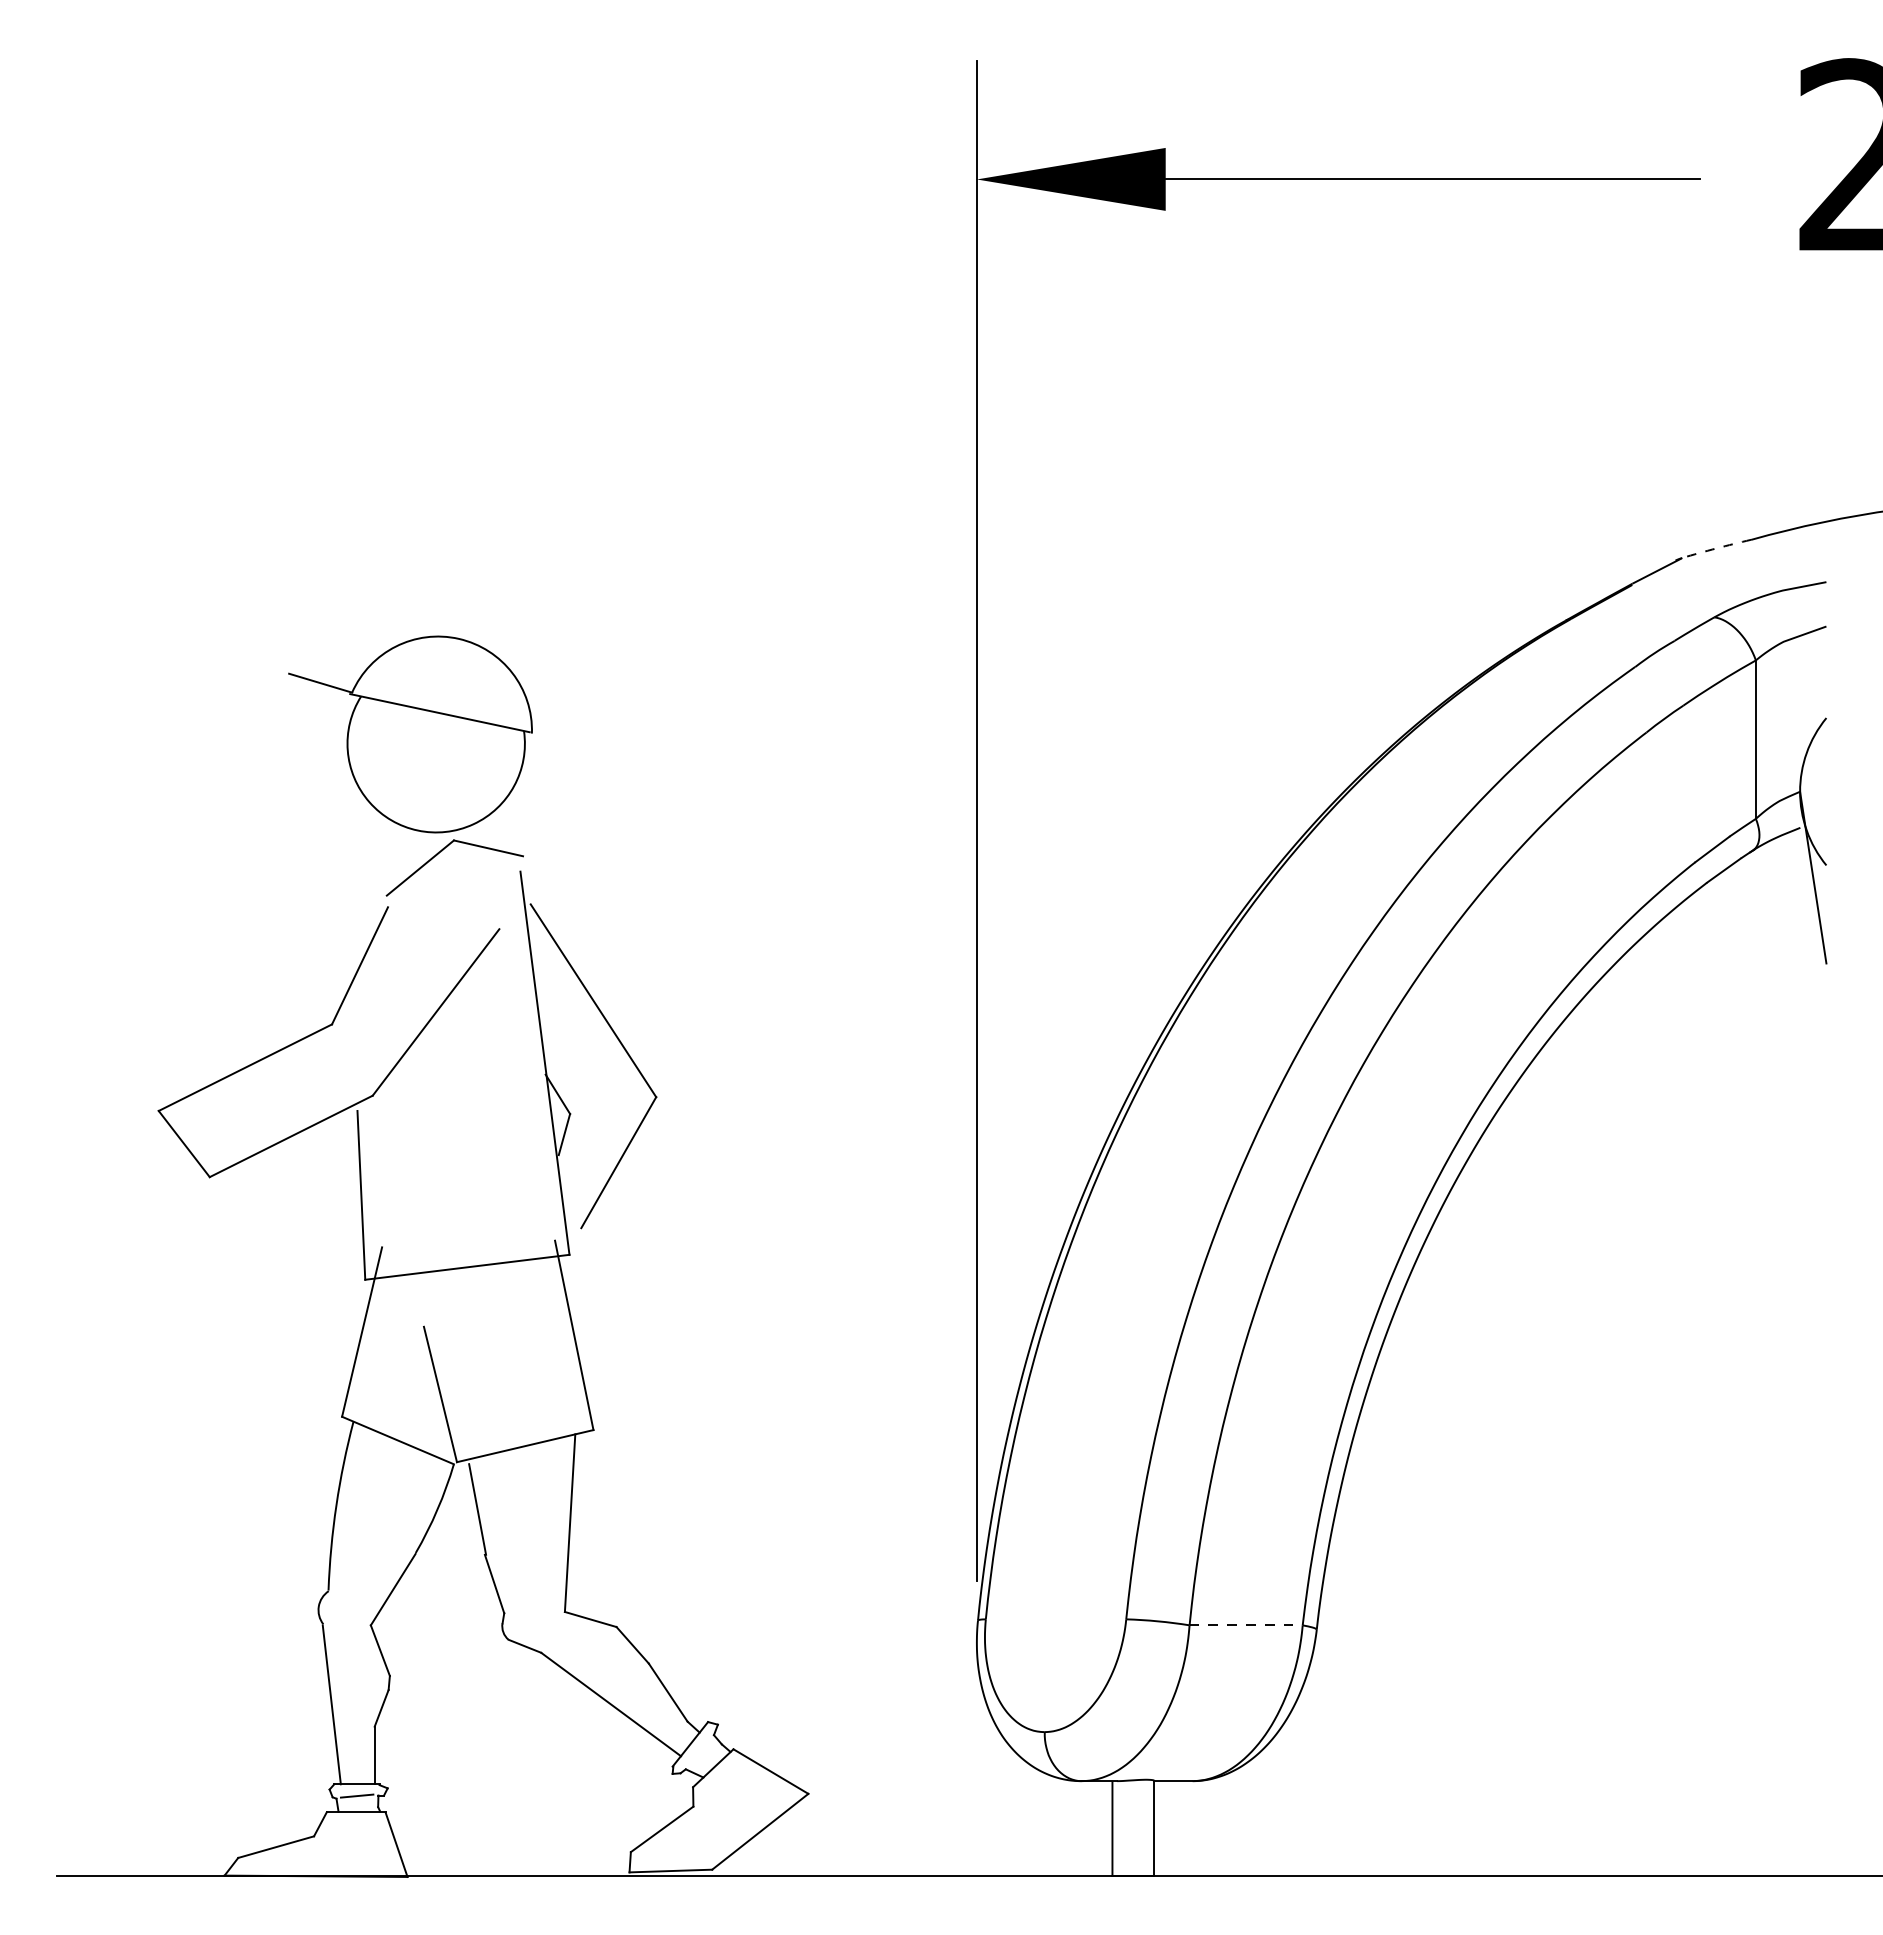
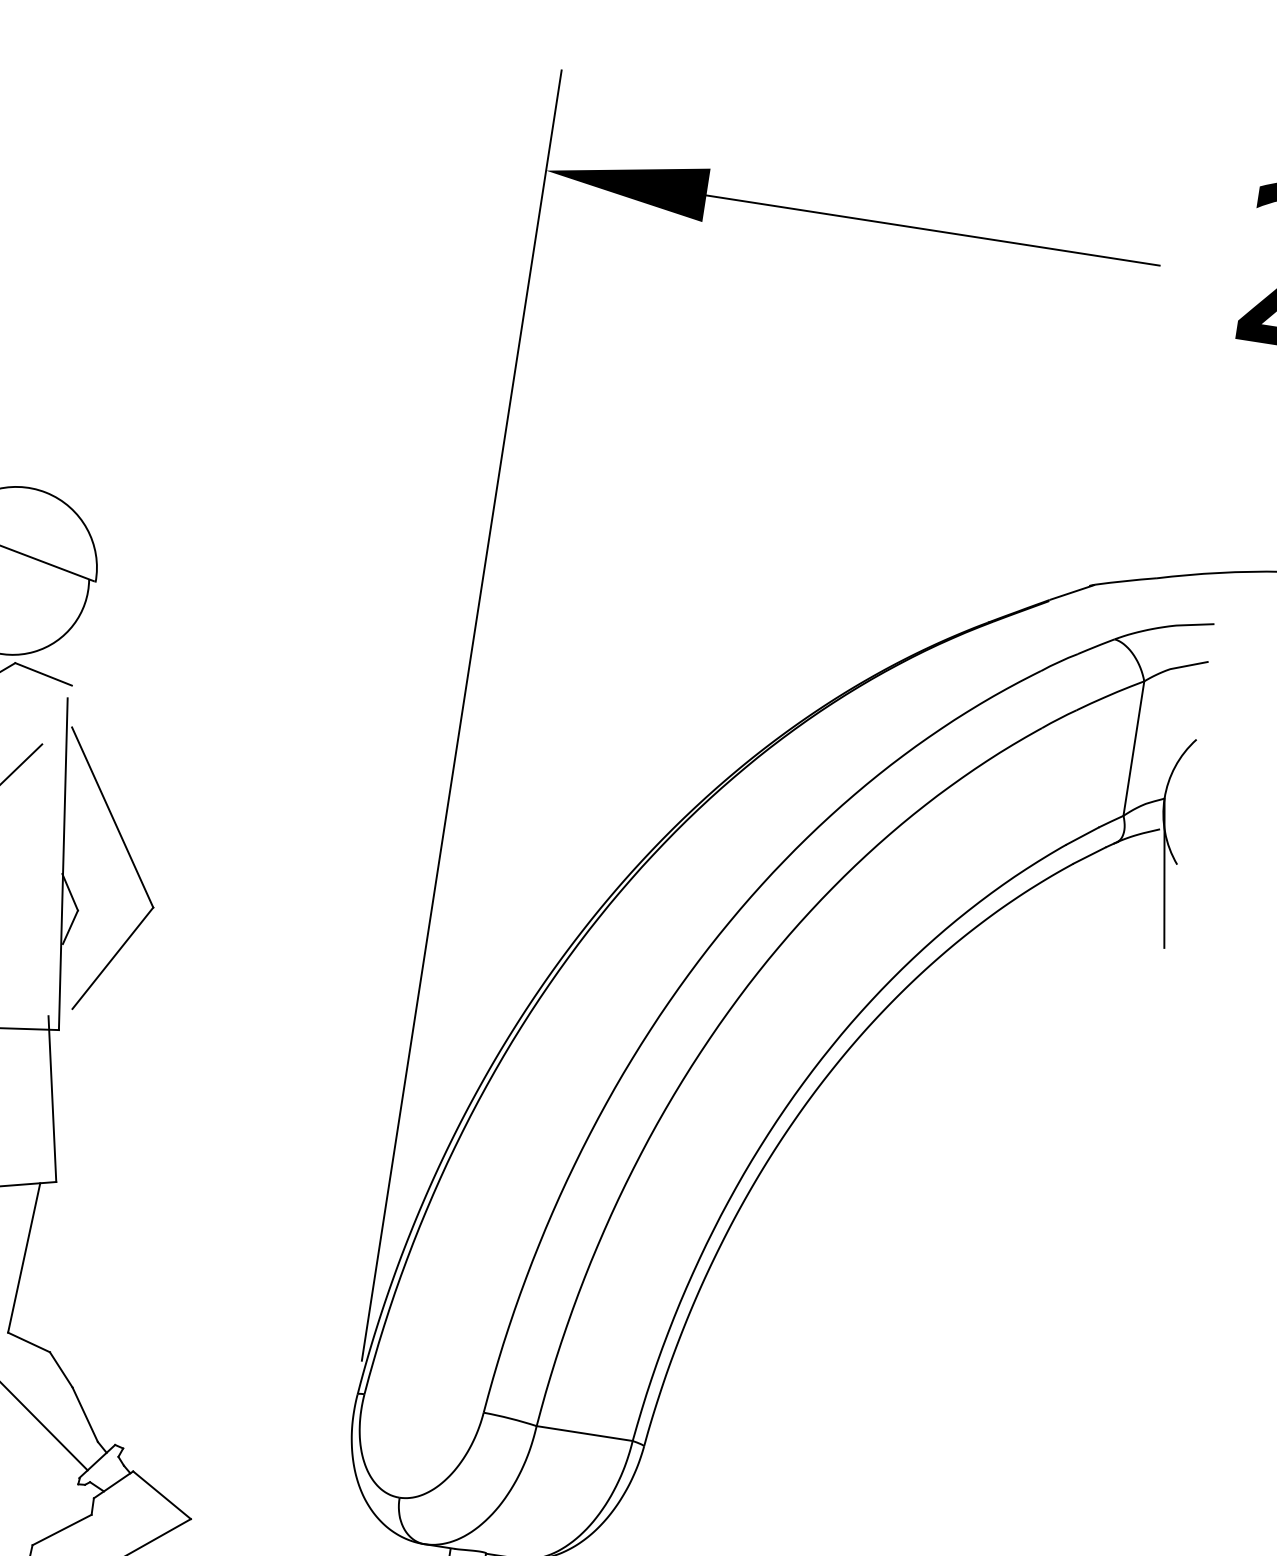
arc: (1716, 548) -> (1125, 581), dashed -> solid
line: (1246, 1625) -> (584, 1433), dashed -> solid

